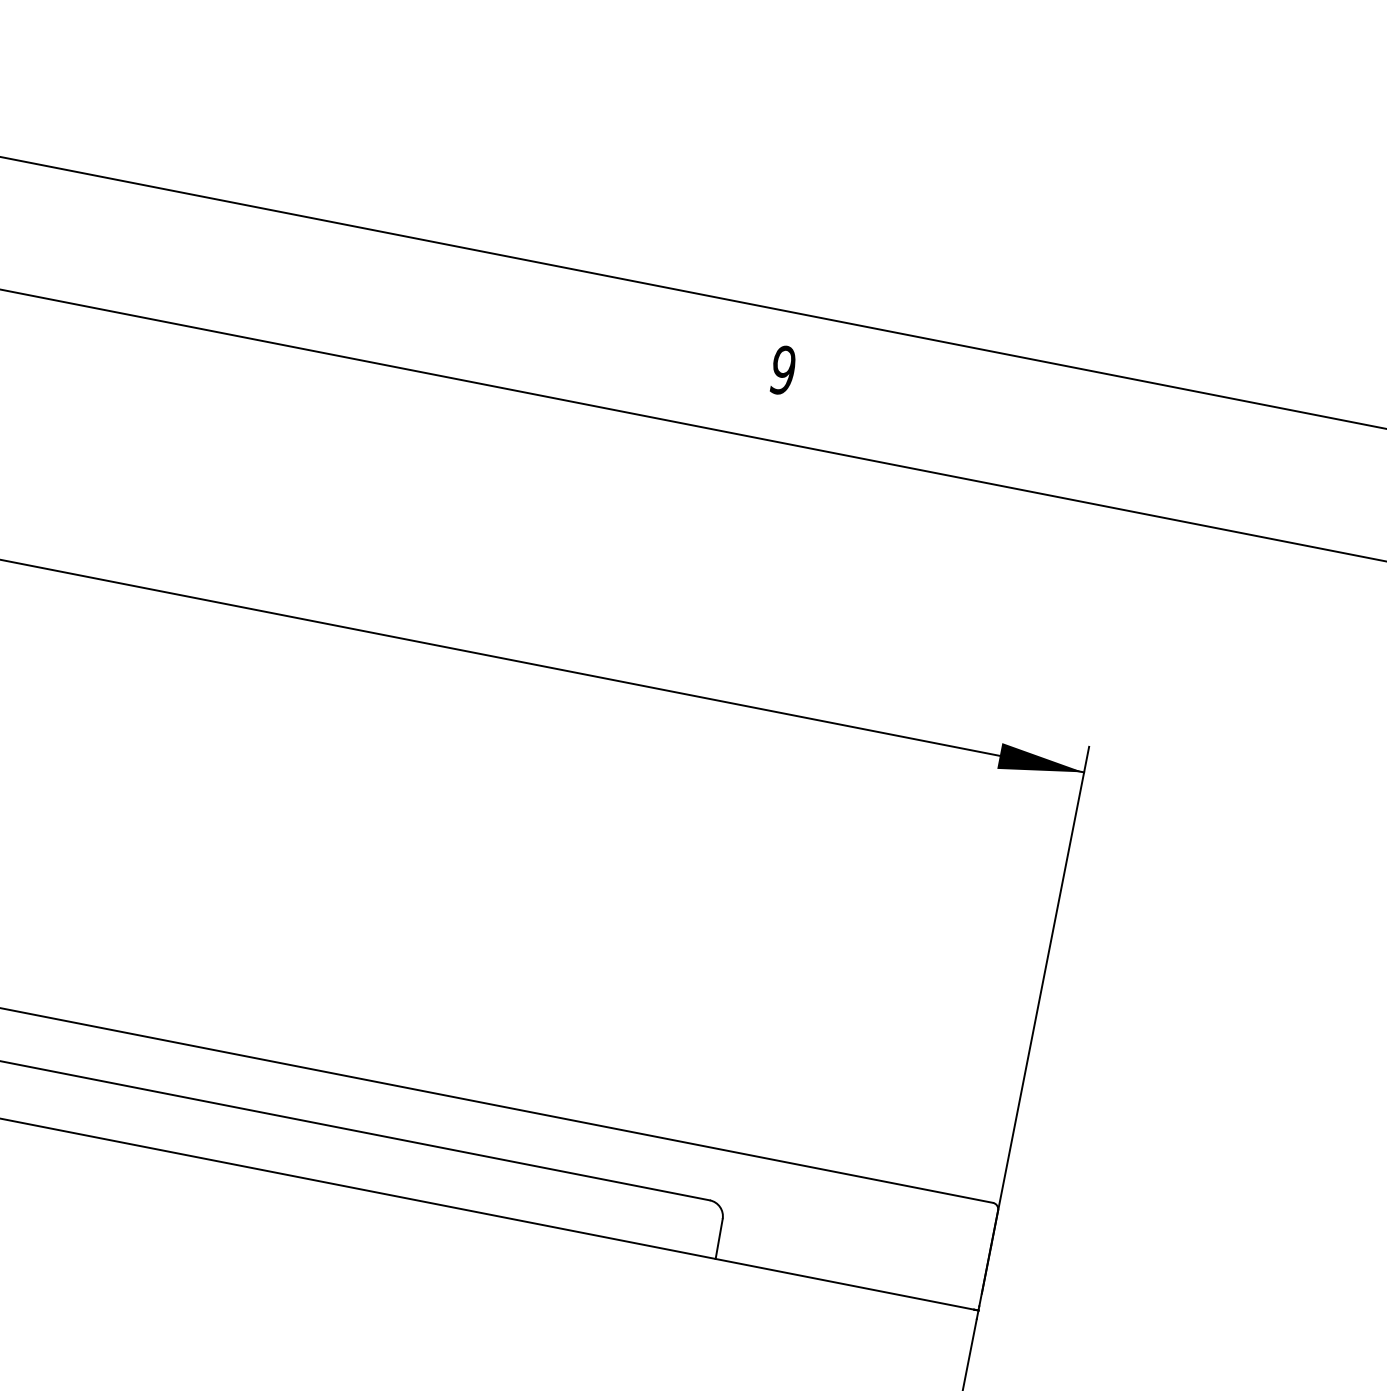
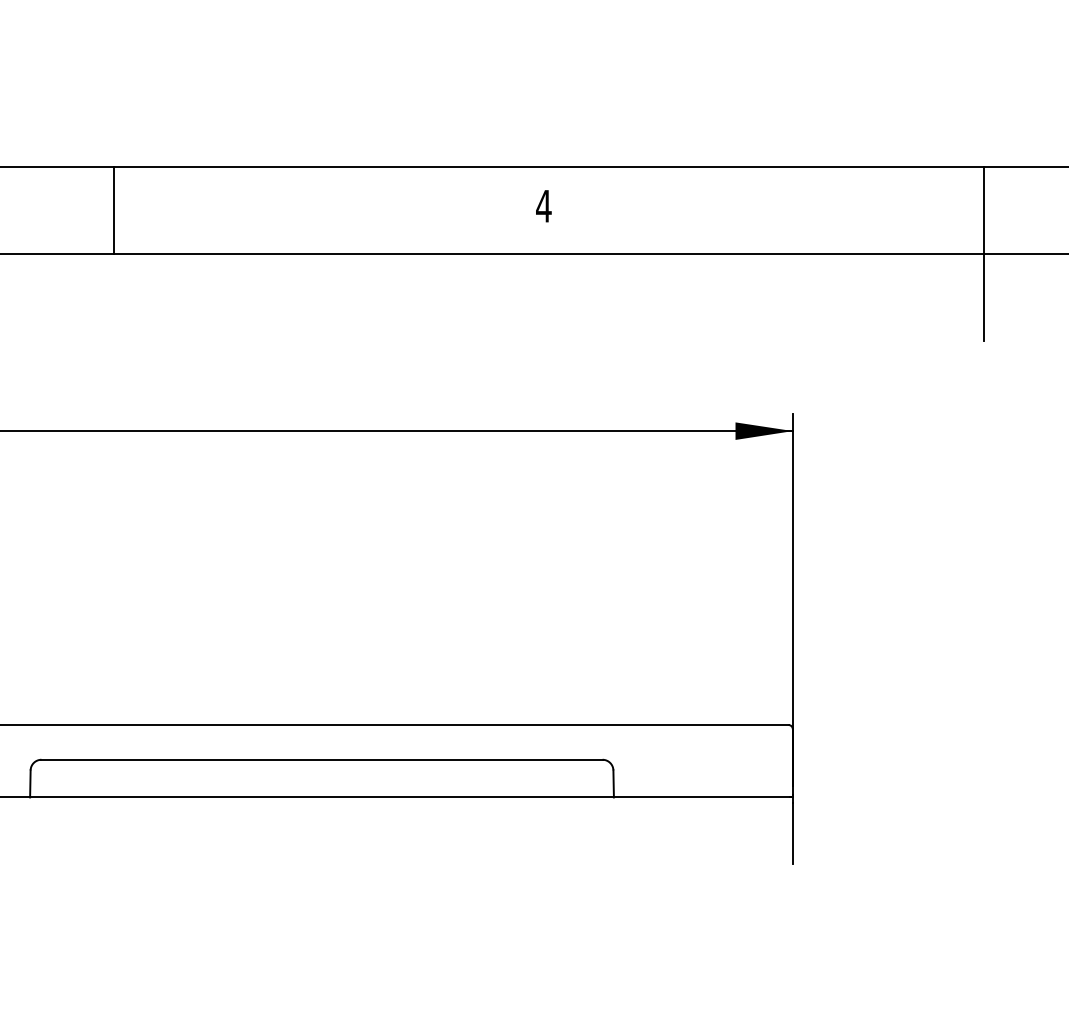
line: (151, 252) -> (114, 210), added
text: (782, 369) -> (543, 205), 9 -> 4

